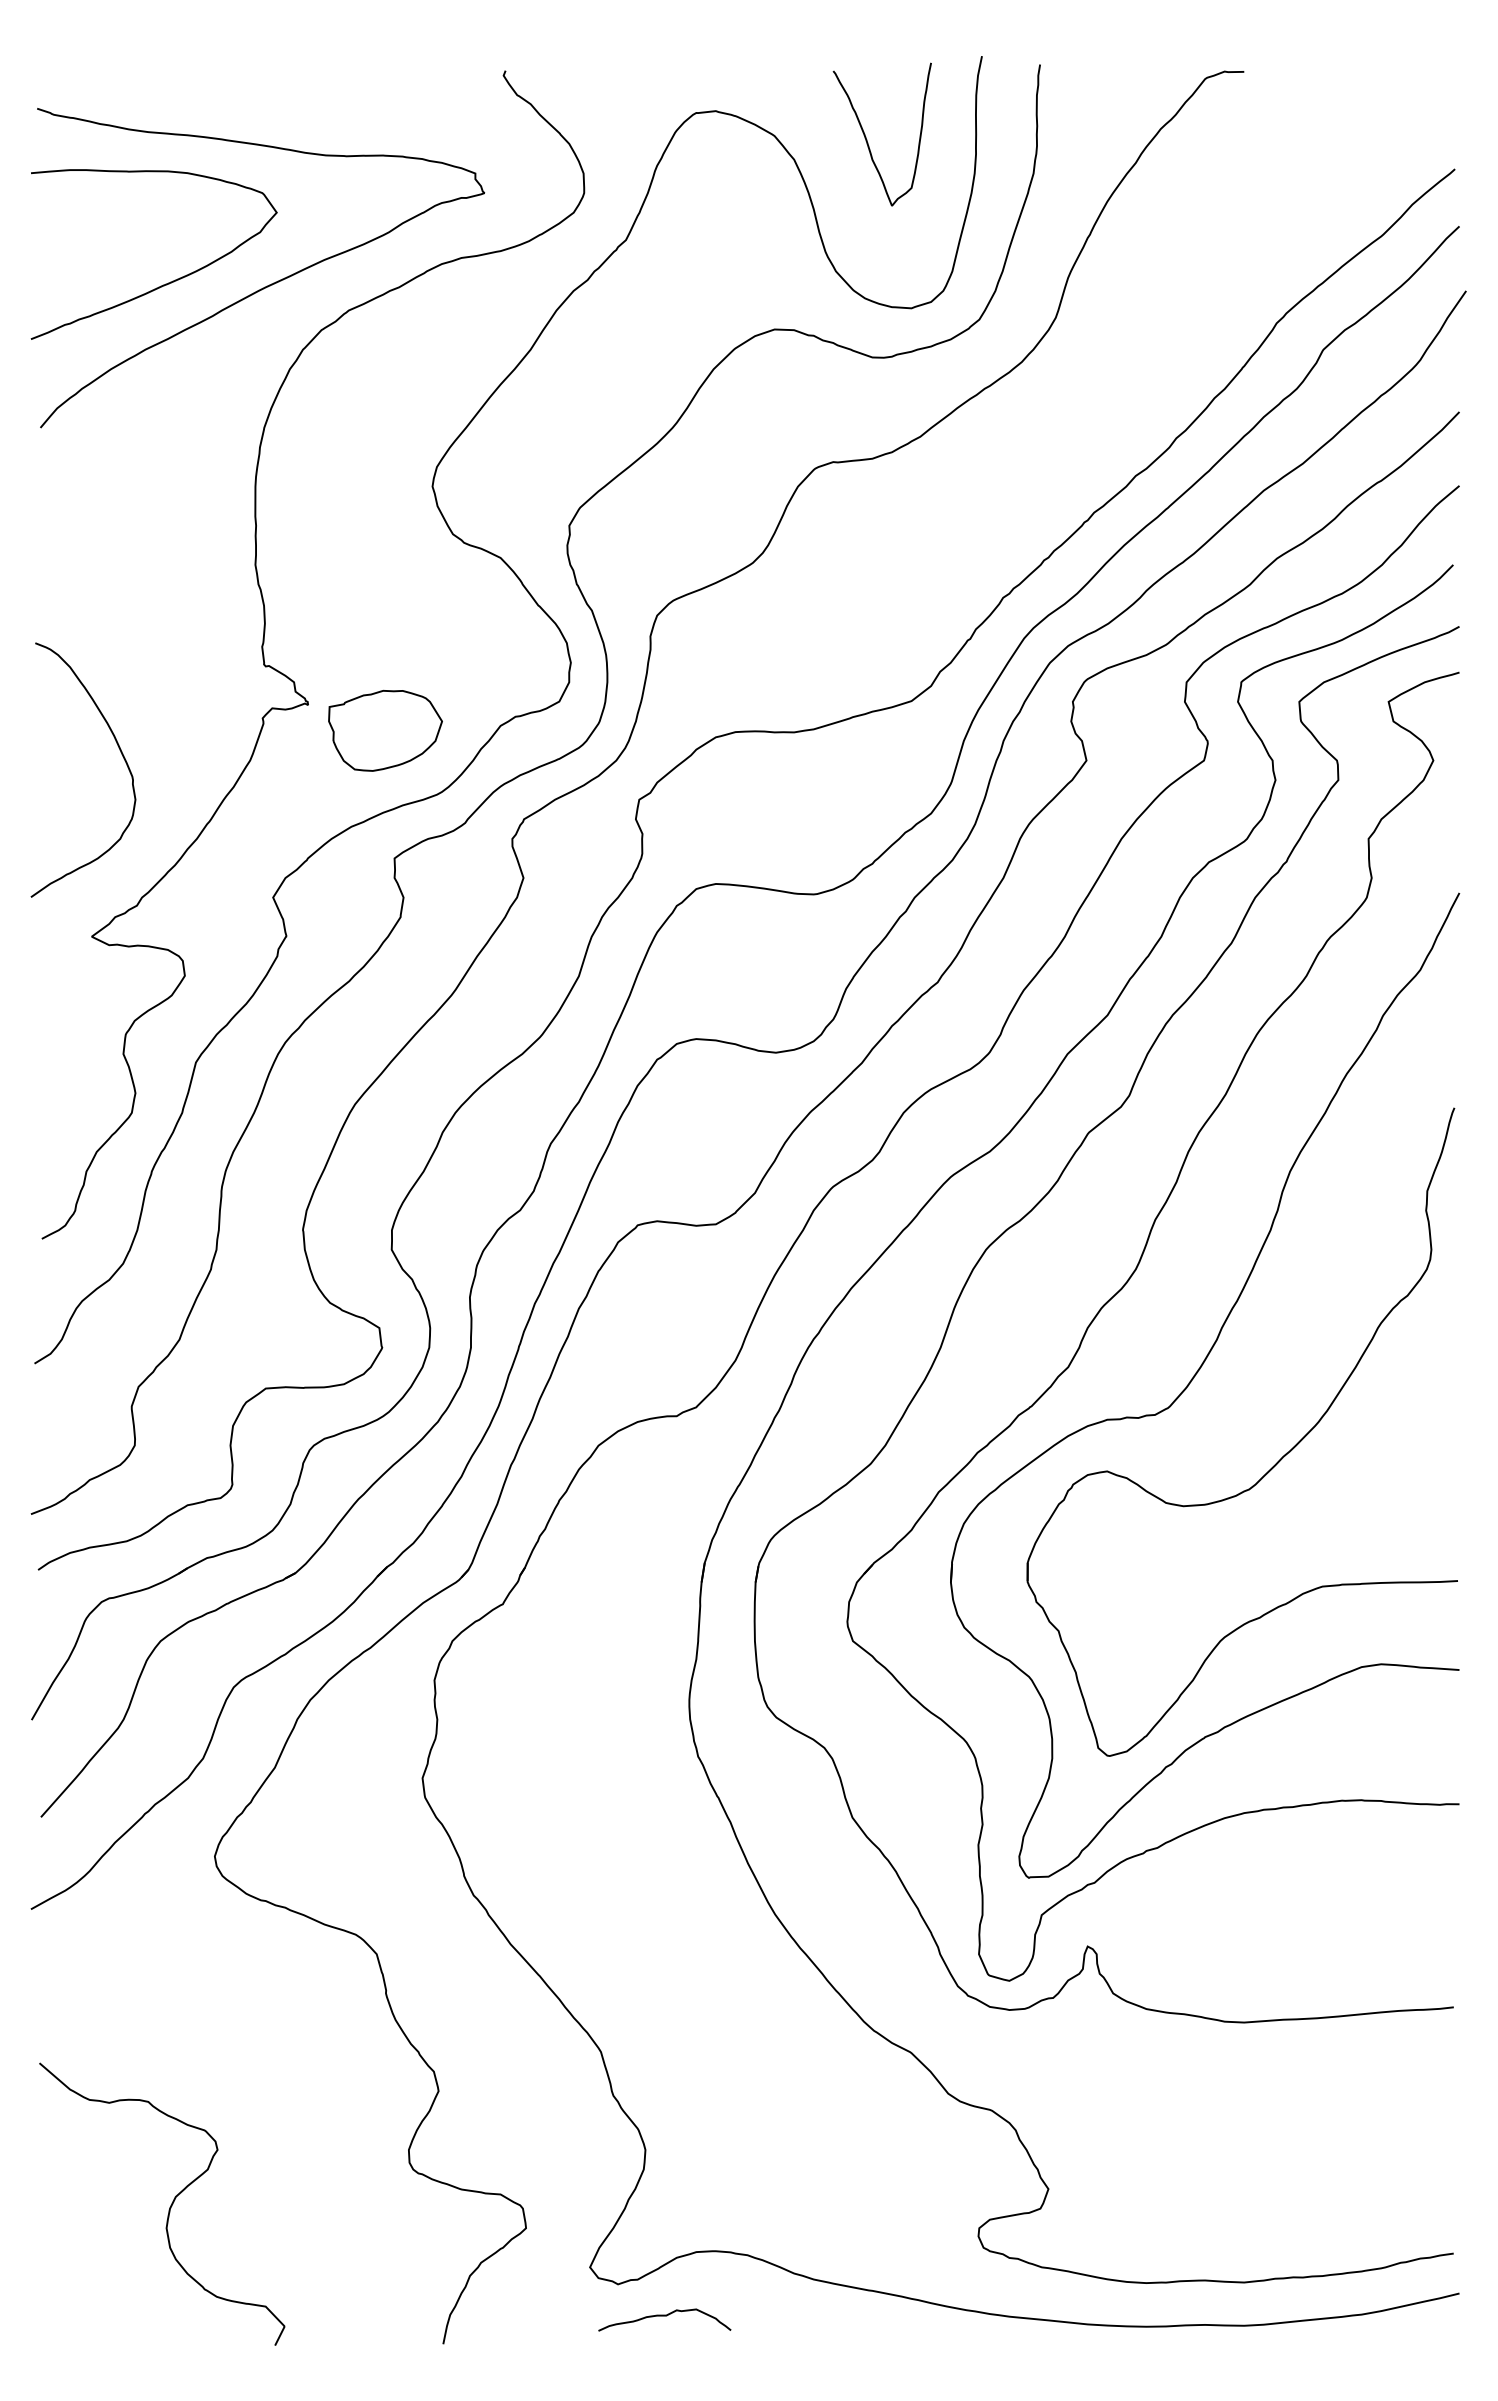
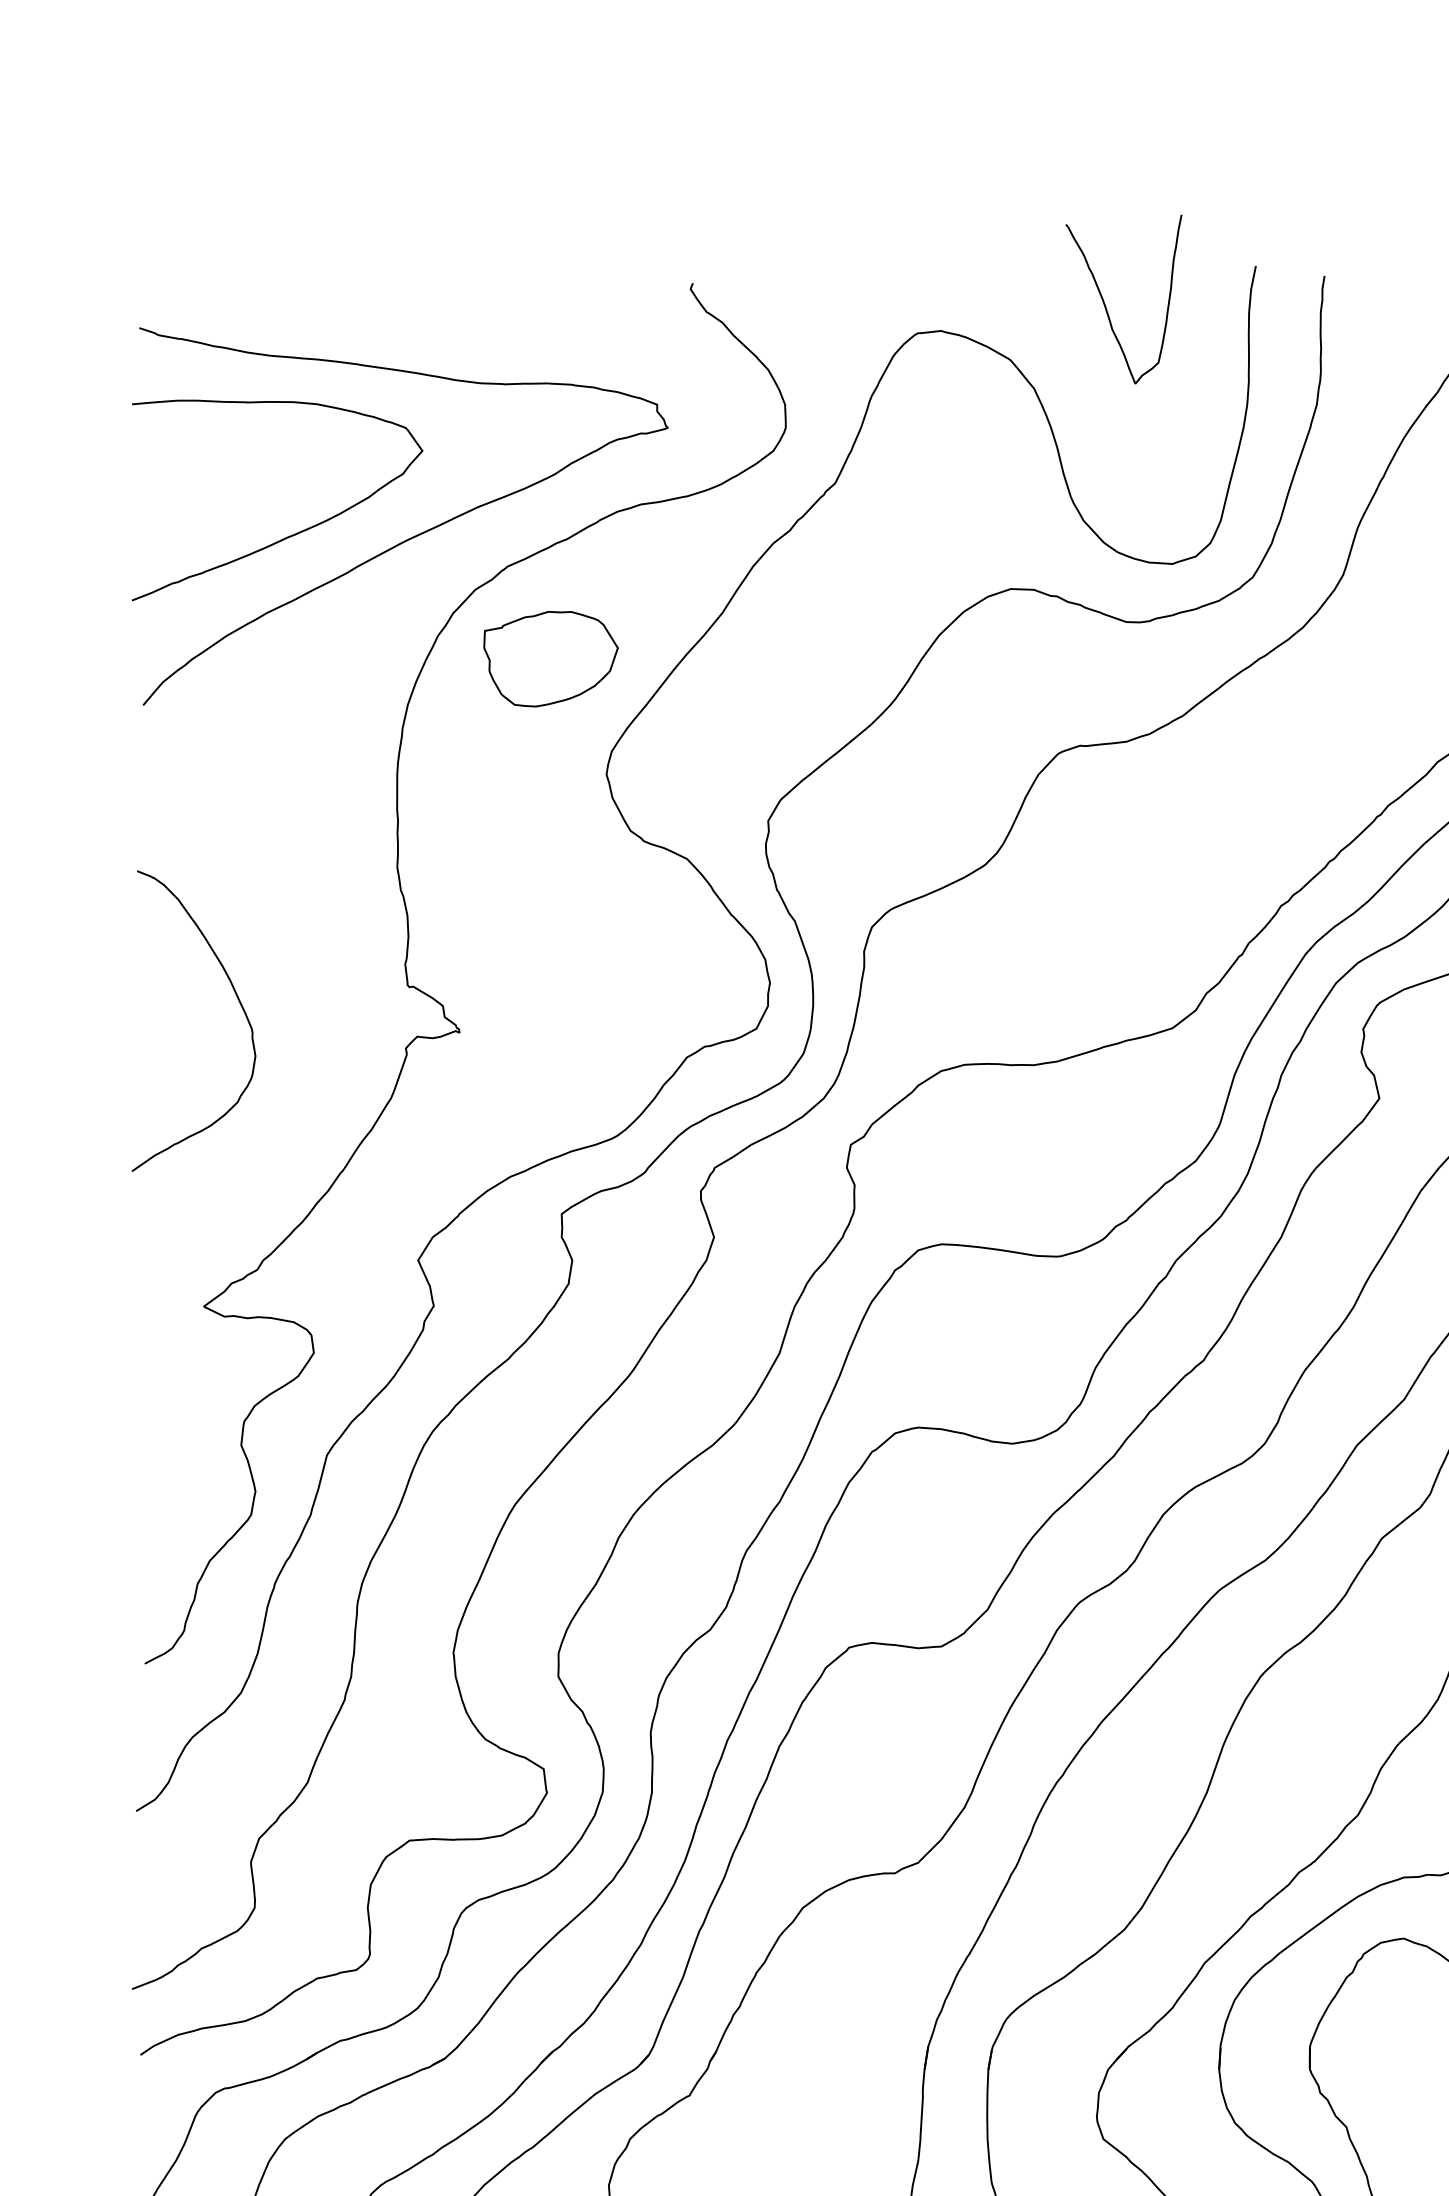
curve: (867, 139) -> (1106, 305), moved
part: (385, 730) -> (550, 658), moved
curve: (119, 750) -> (236, 997), moved

